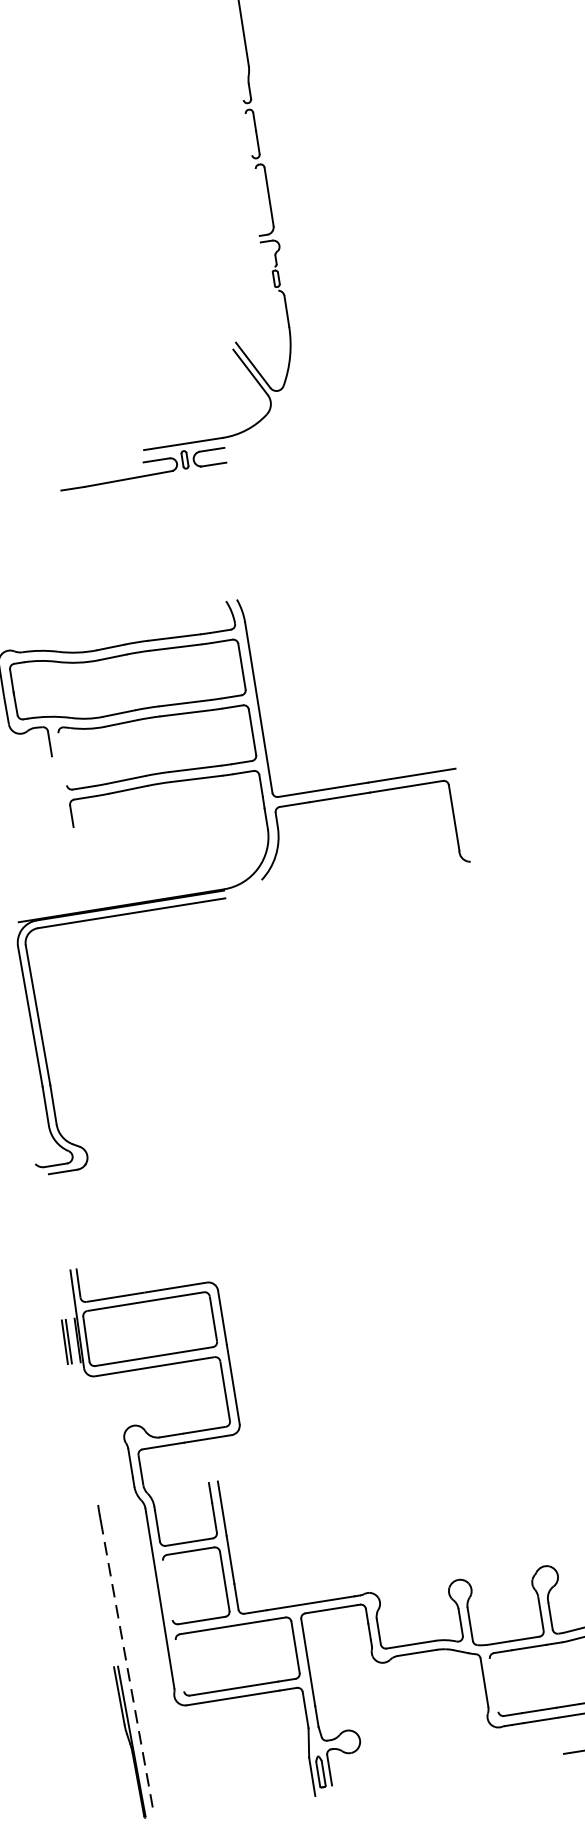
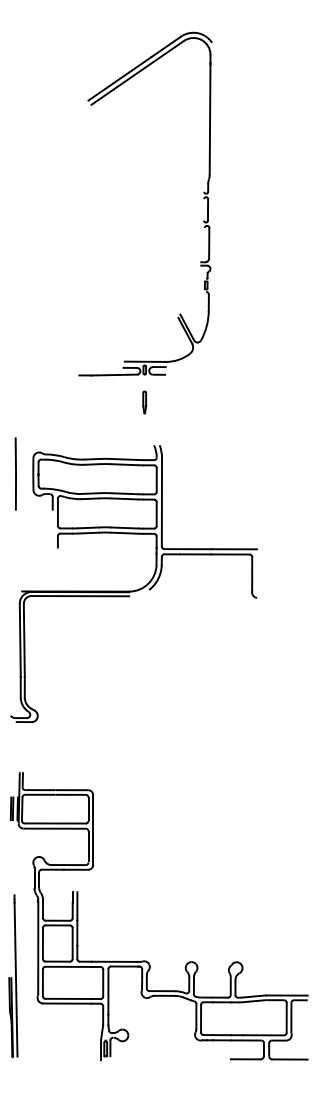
part: (194, 522) -> (144, 402), added
line: (61, 758) -> (57, 511), added
line: (166, 1588) -> (42, 942), added
line: (179, 1665) -> (42, 982), added
line: (128, 1667) -> (16, 979), dashed -> solid
line: (494, 1684) -> (201, 1018), added

